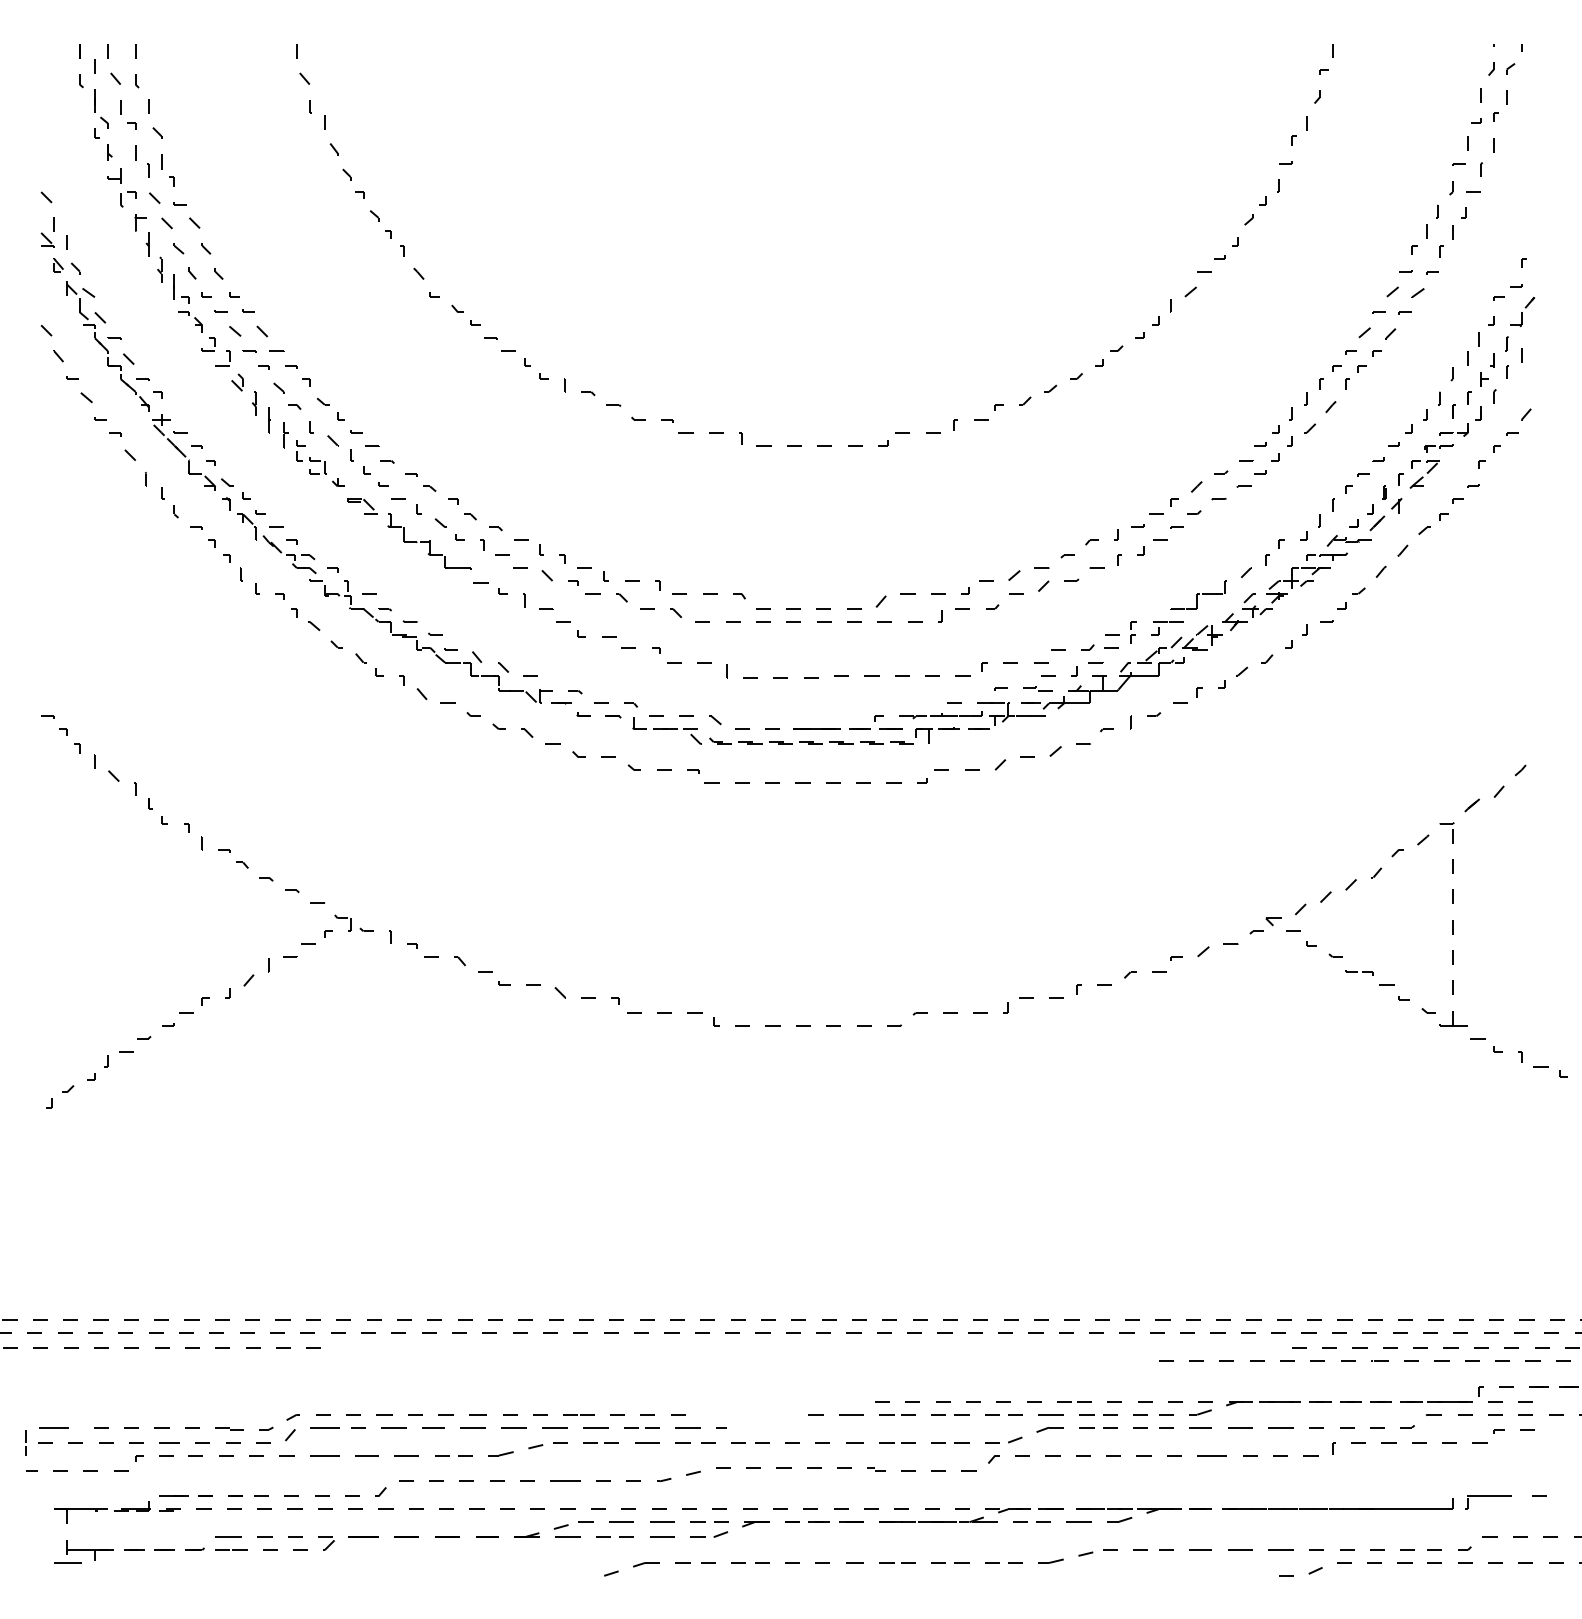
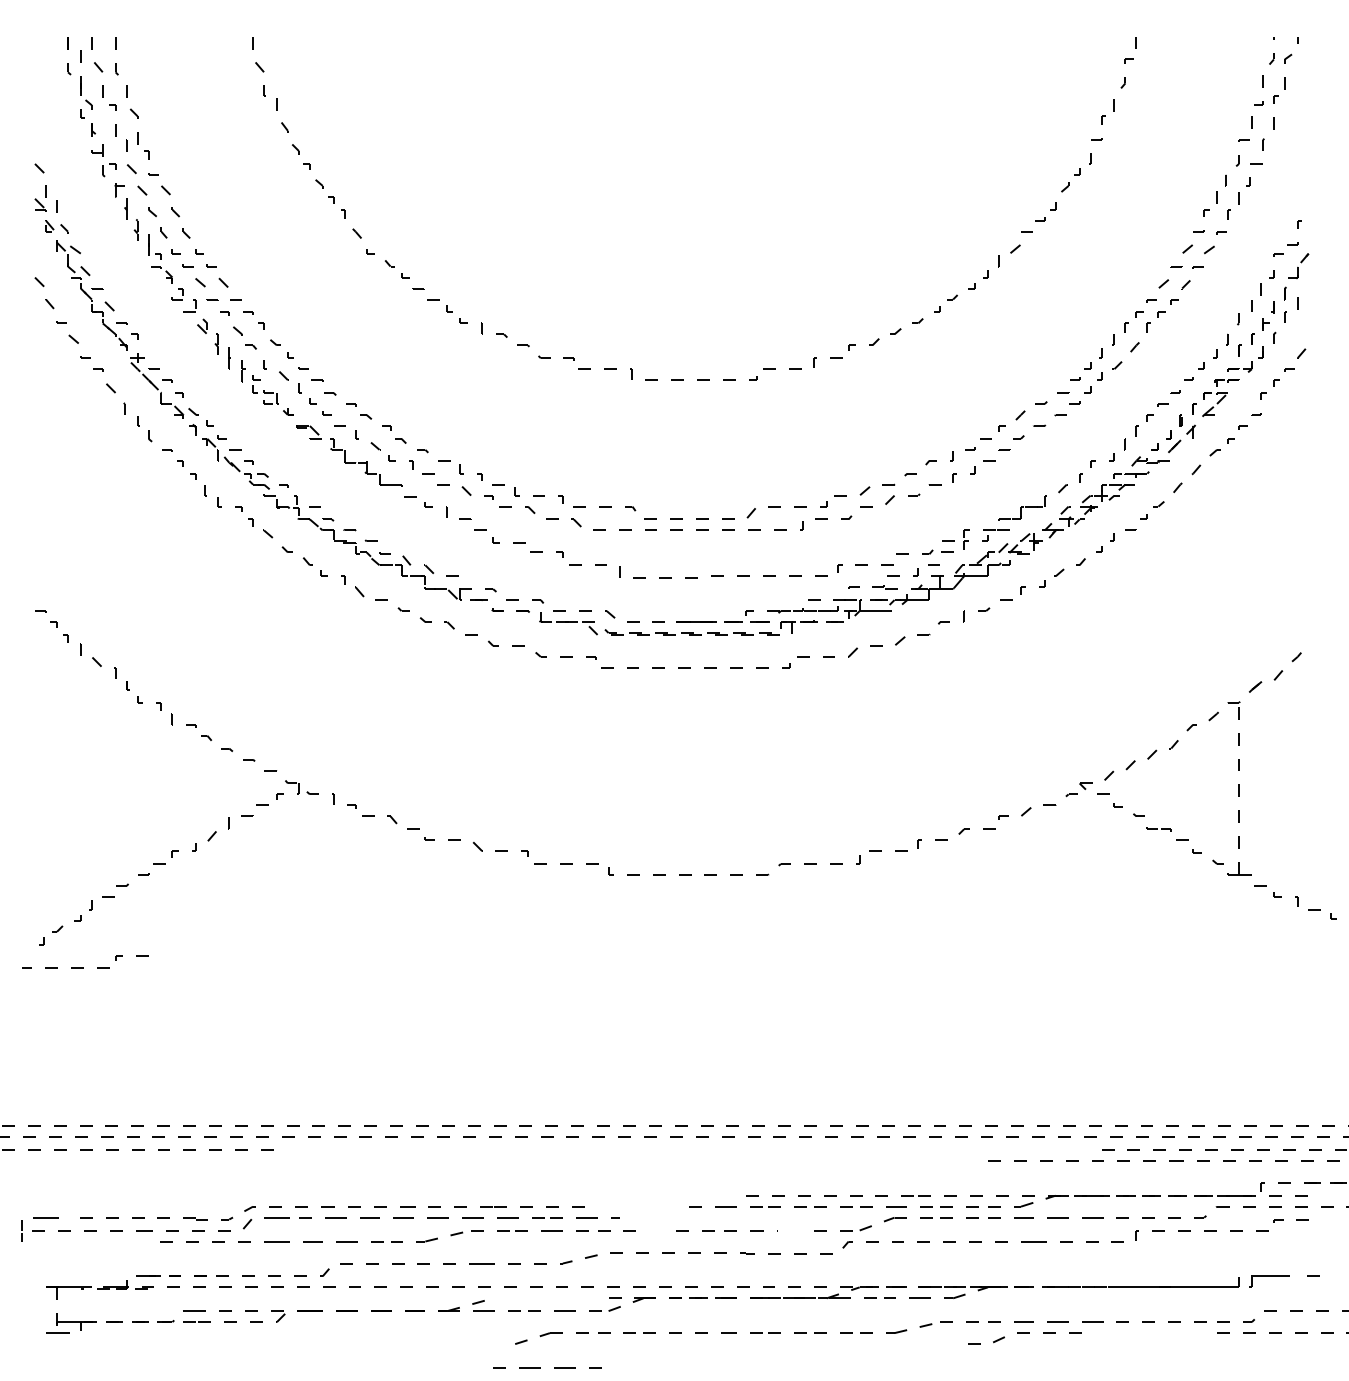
part: (849, 1442) -> (724, 1230), size x0.6
curve: (98, 1469) -> (83, 967), moved
line: (633, 1521) -> (540, 1367), moved
curve: (1345, 1563) -> (1024, 1333), moved

